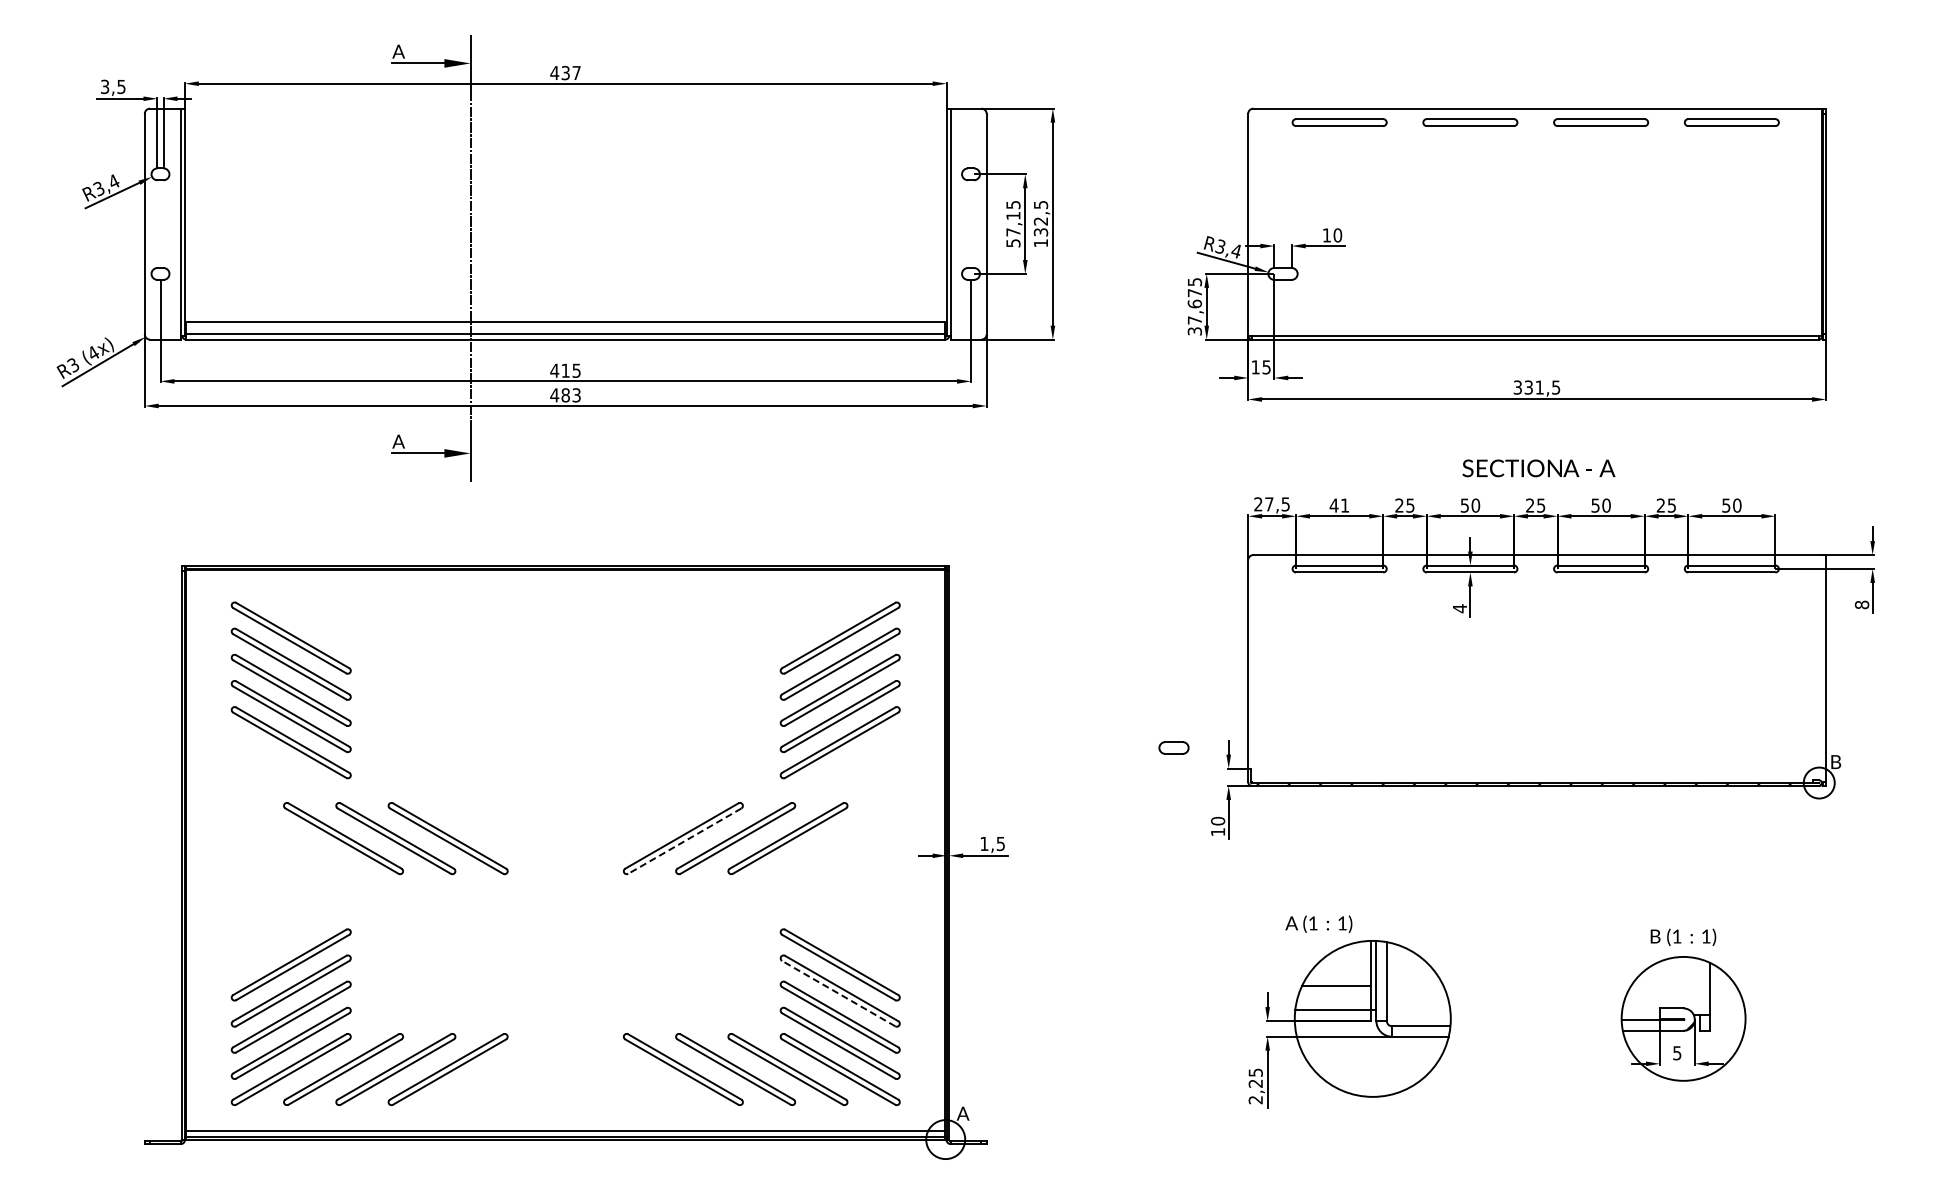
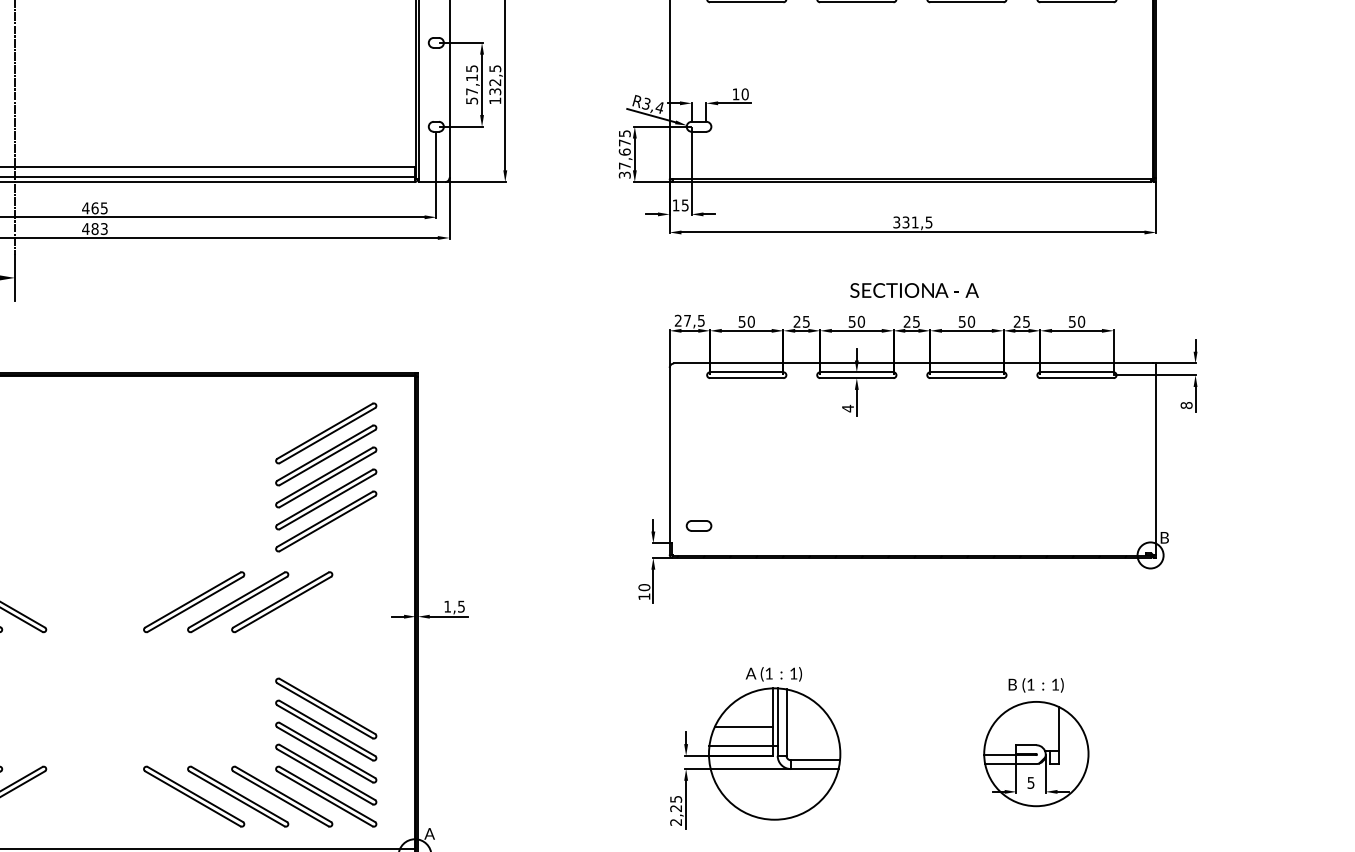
text: (565, 370) -> (94, 208), 415 -> 465
text: (1339, 505) -> (746, 321), 41 -> 50
part: (1173, 747) -> (698, 525), moved
line: (684, 841) -> (195, 604), dashed -> solid
text: (1318, 923) -> (773, 673), moved
line: (838, 993) -> (324, 732), dashed -> solid

